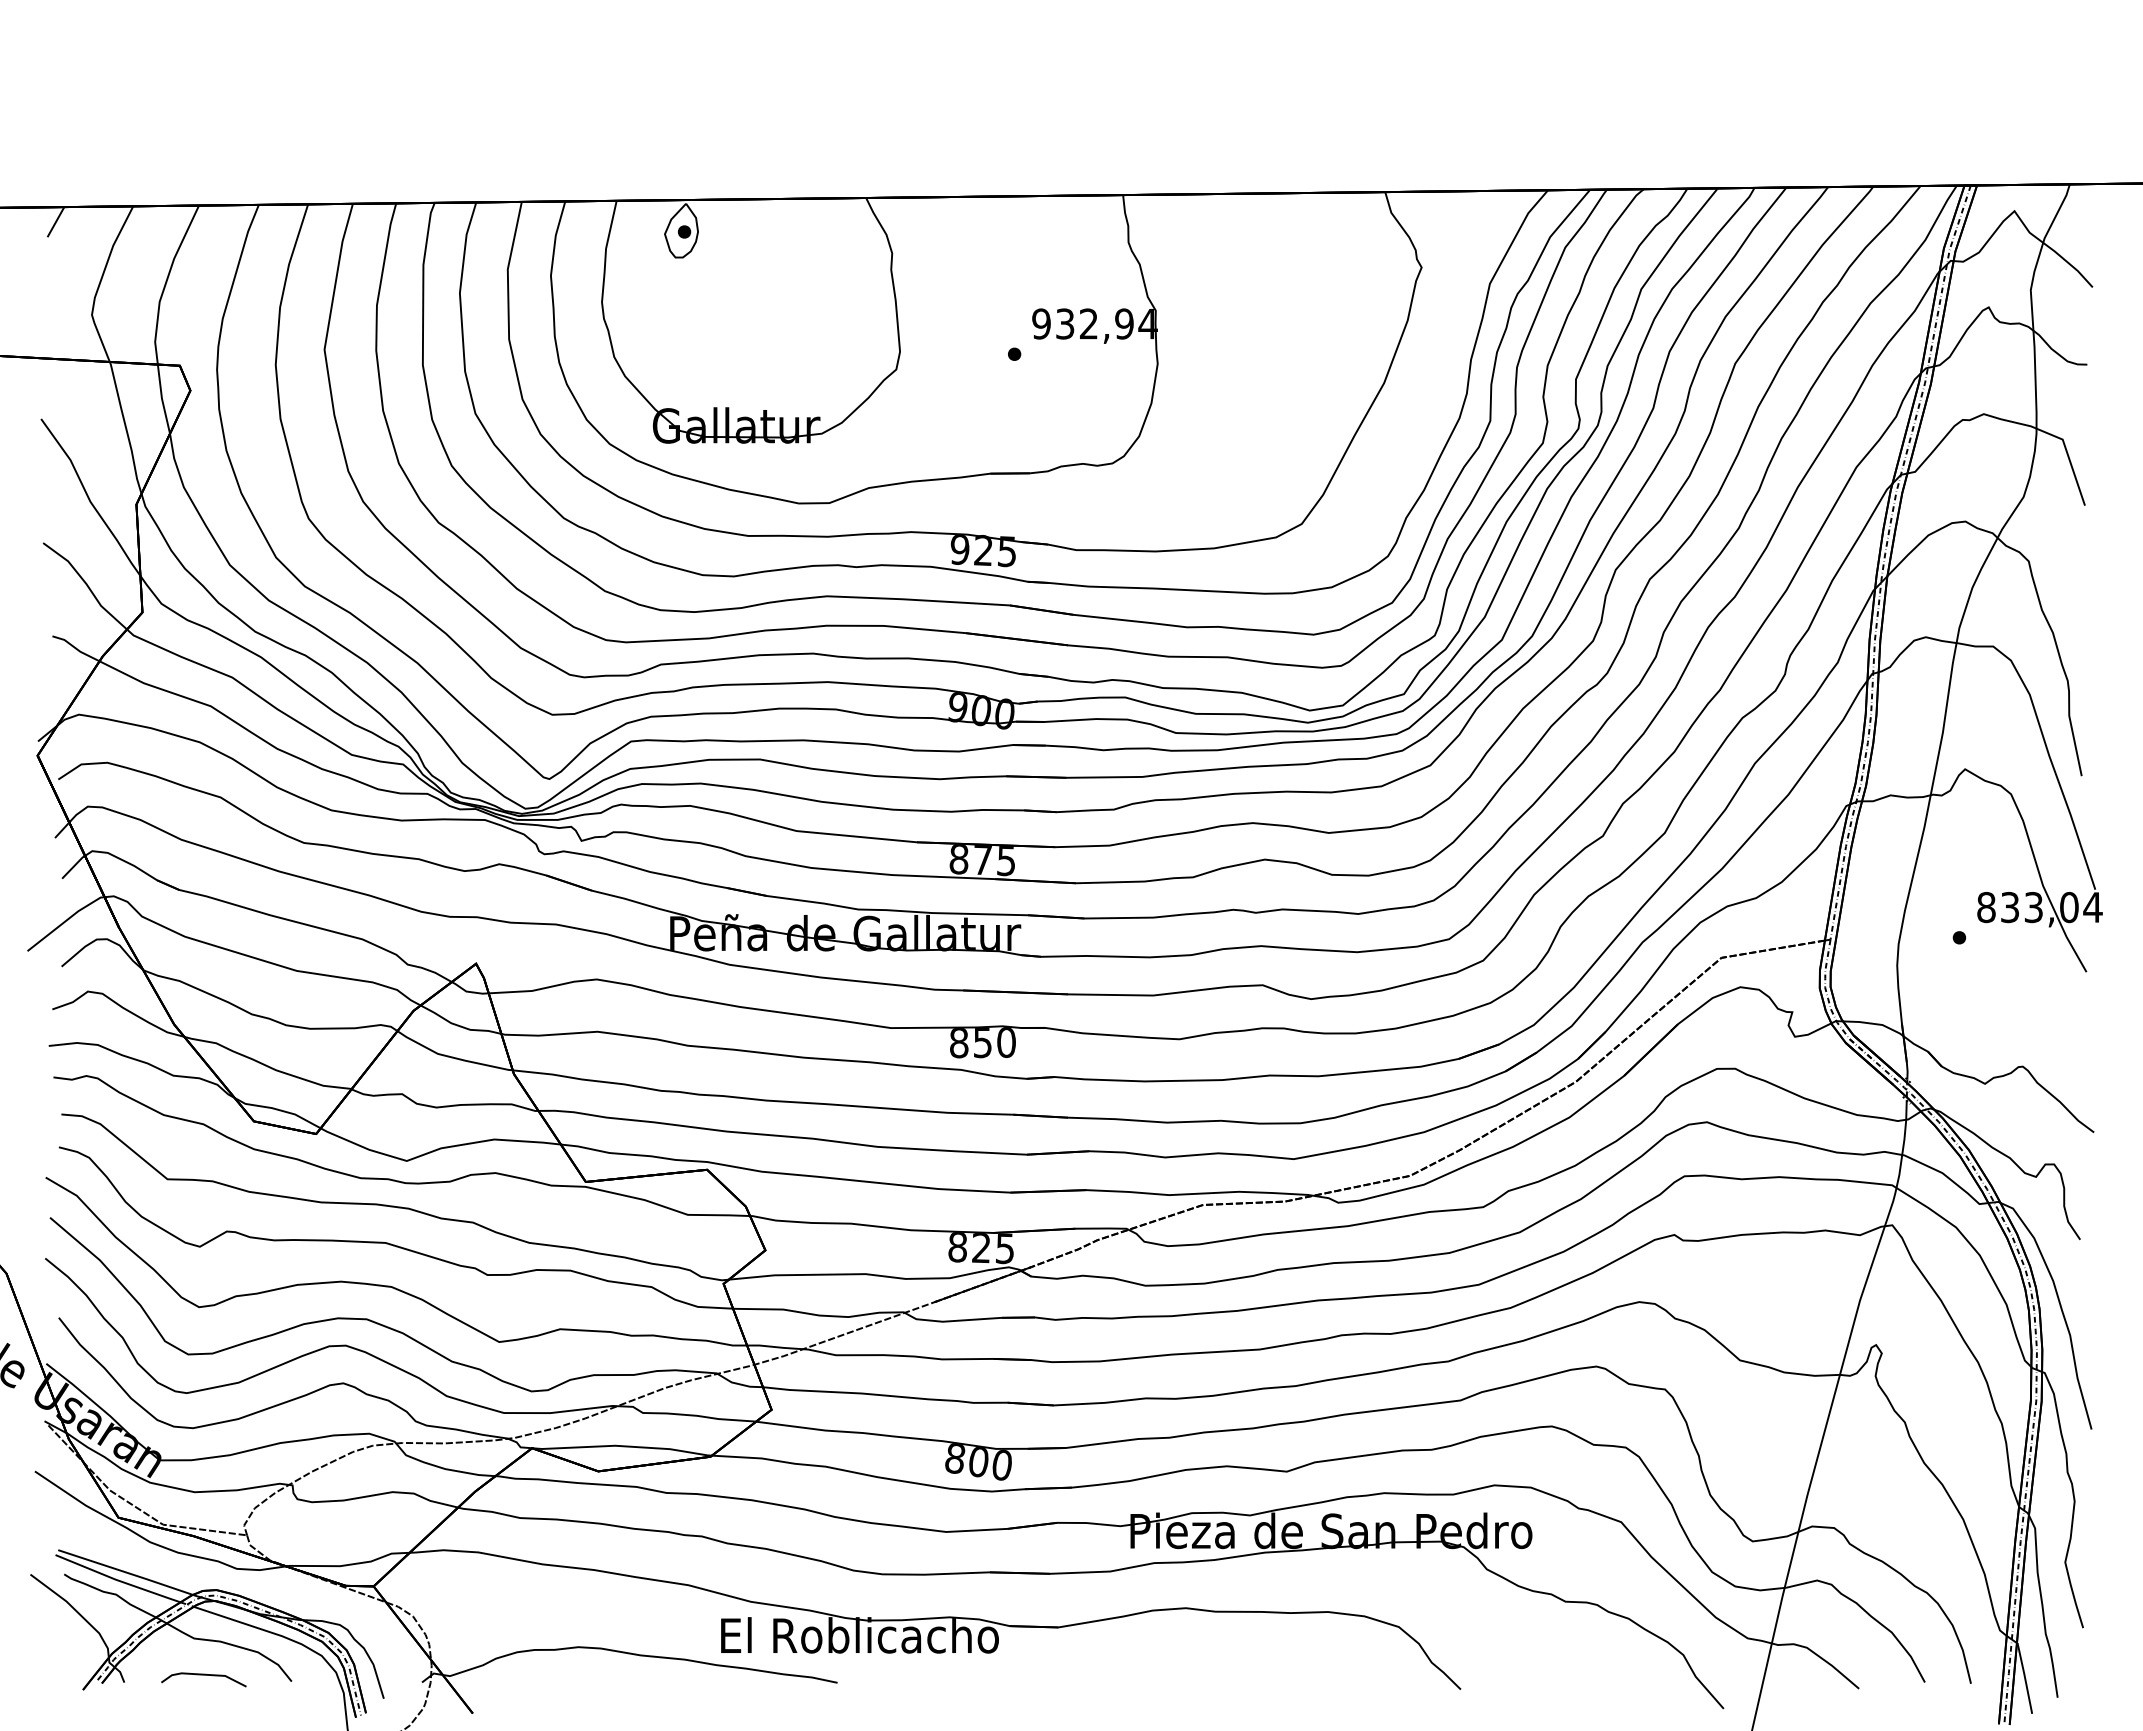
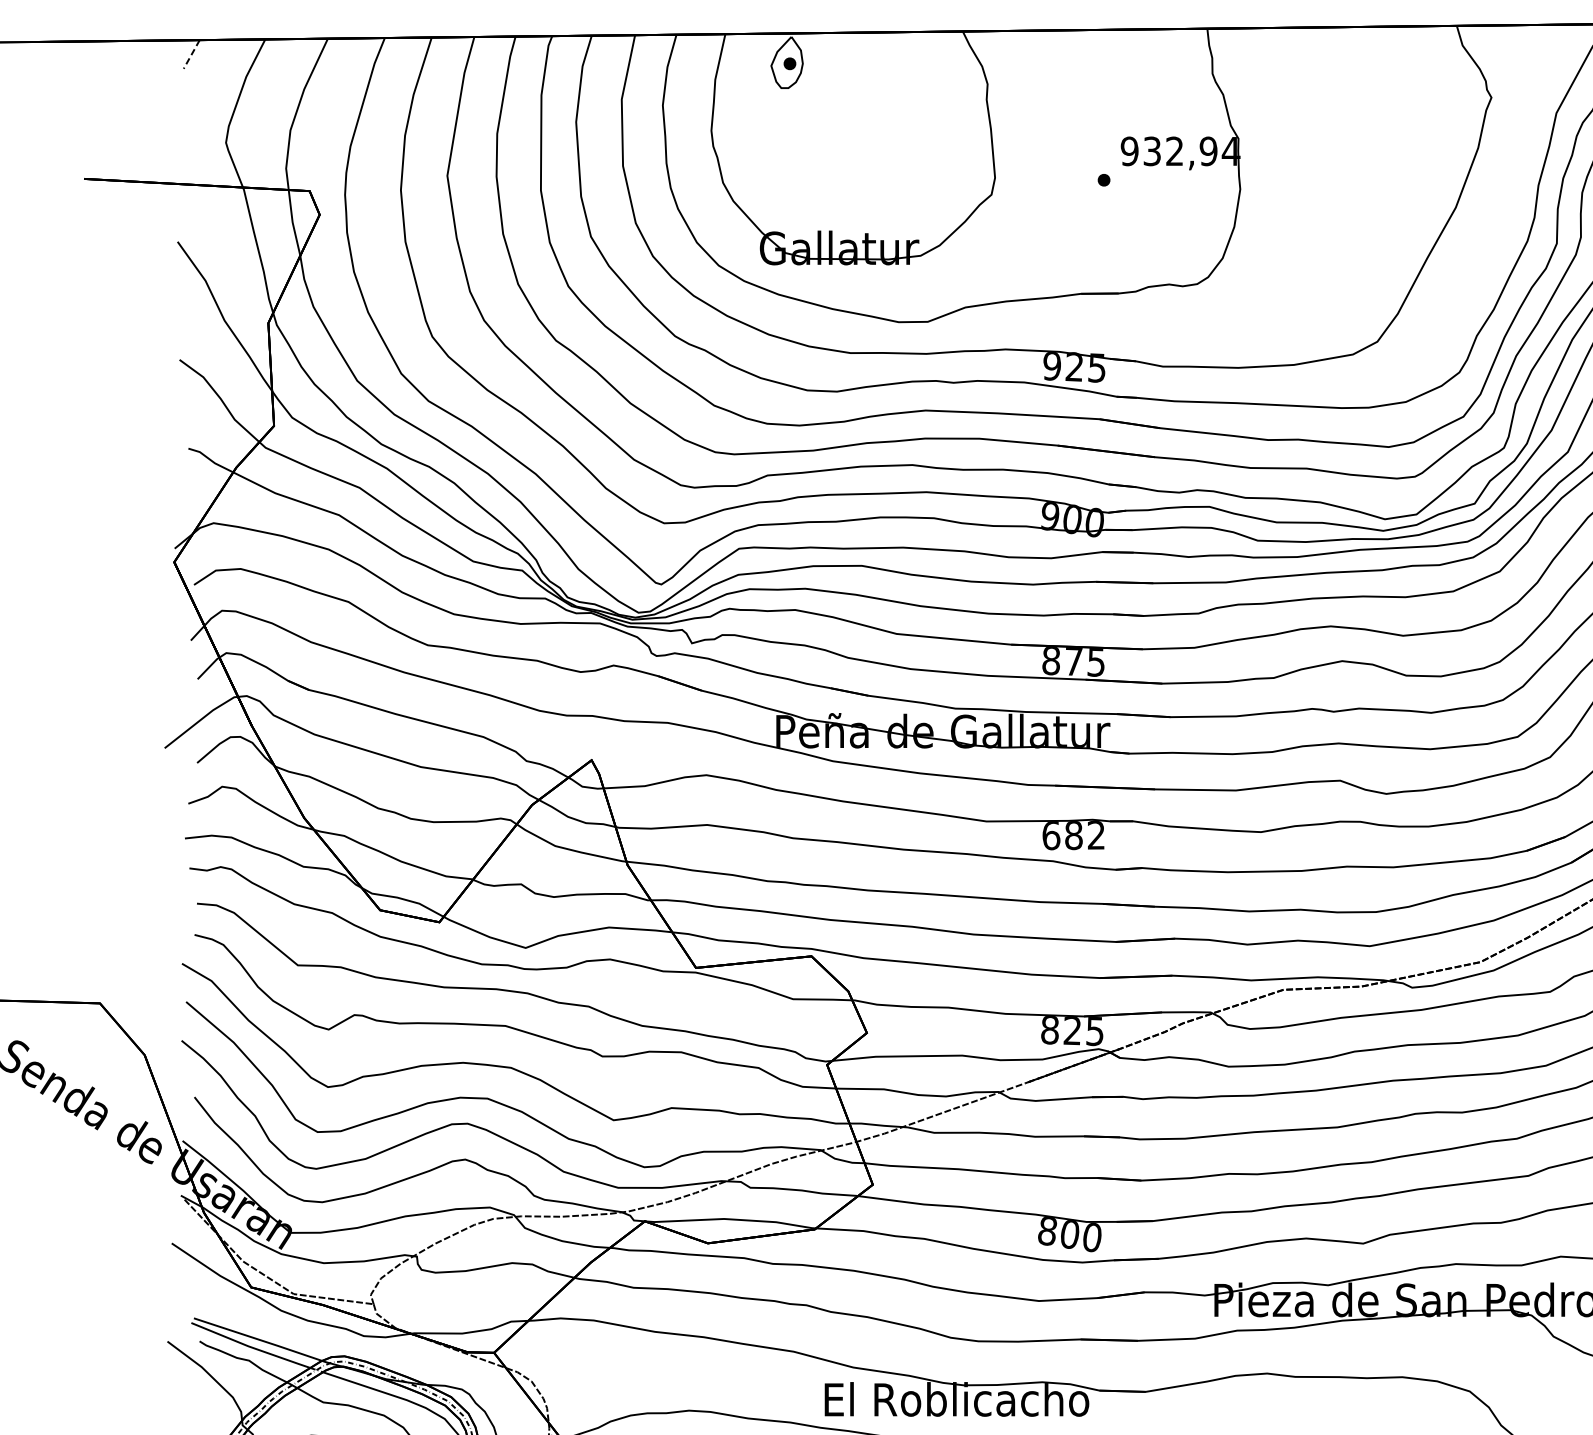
line: (55, 222) -> (191, 54), solid -> dashed
text: (982, 1042) -> (1073, 835), 850 -> 682

